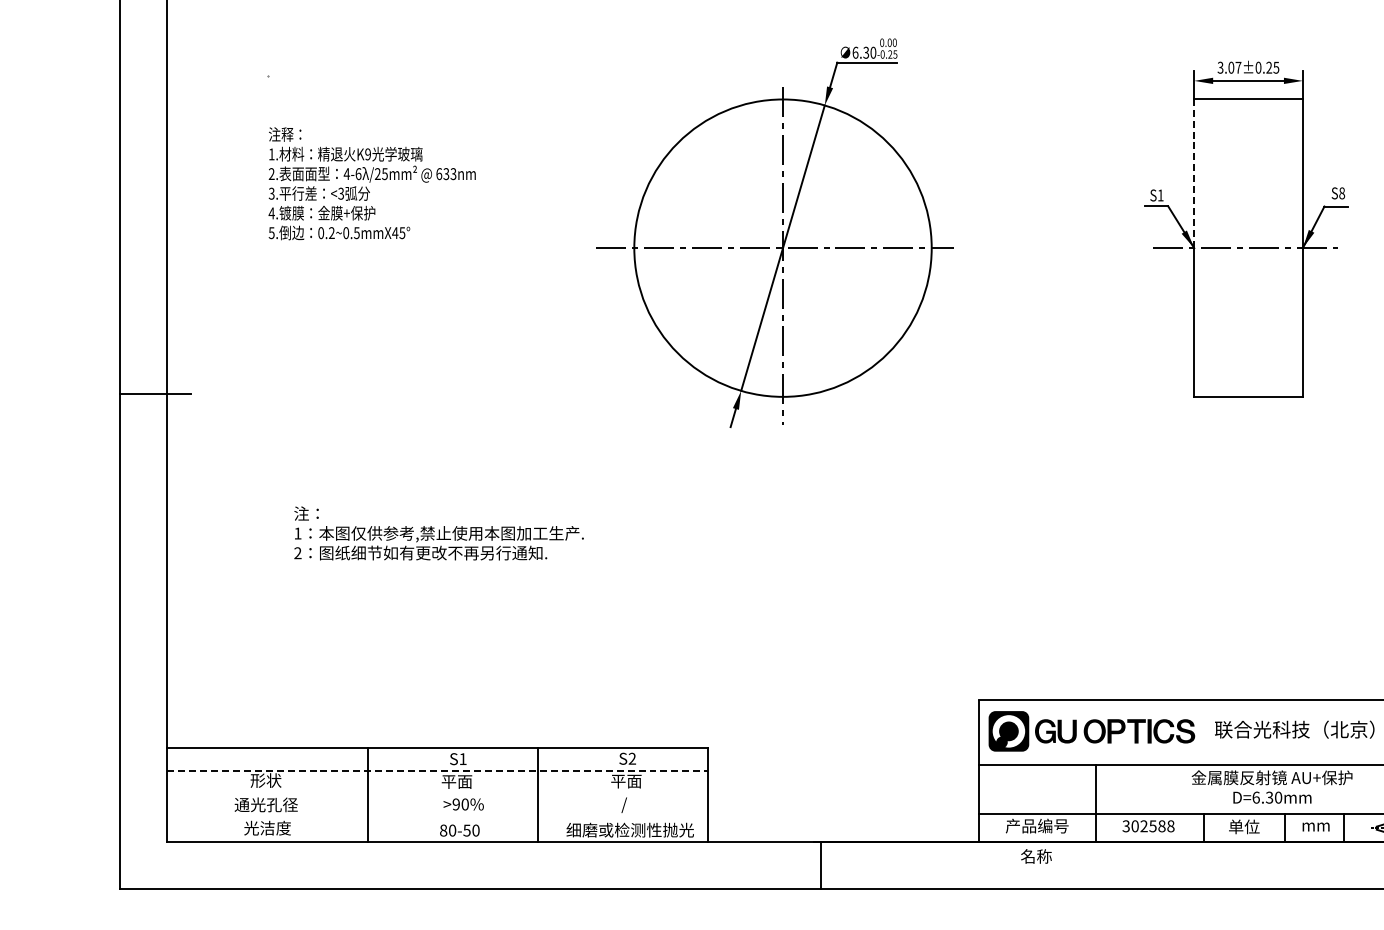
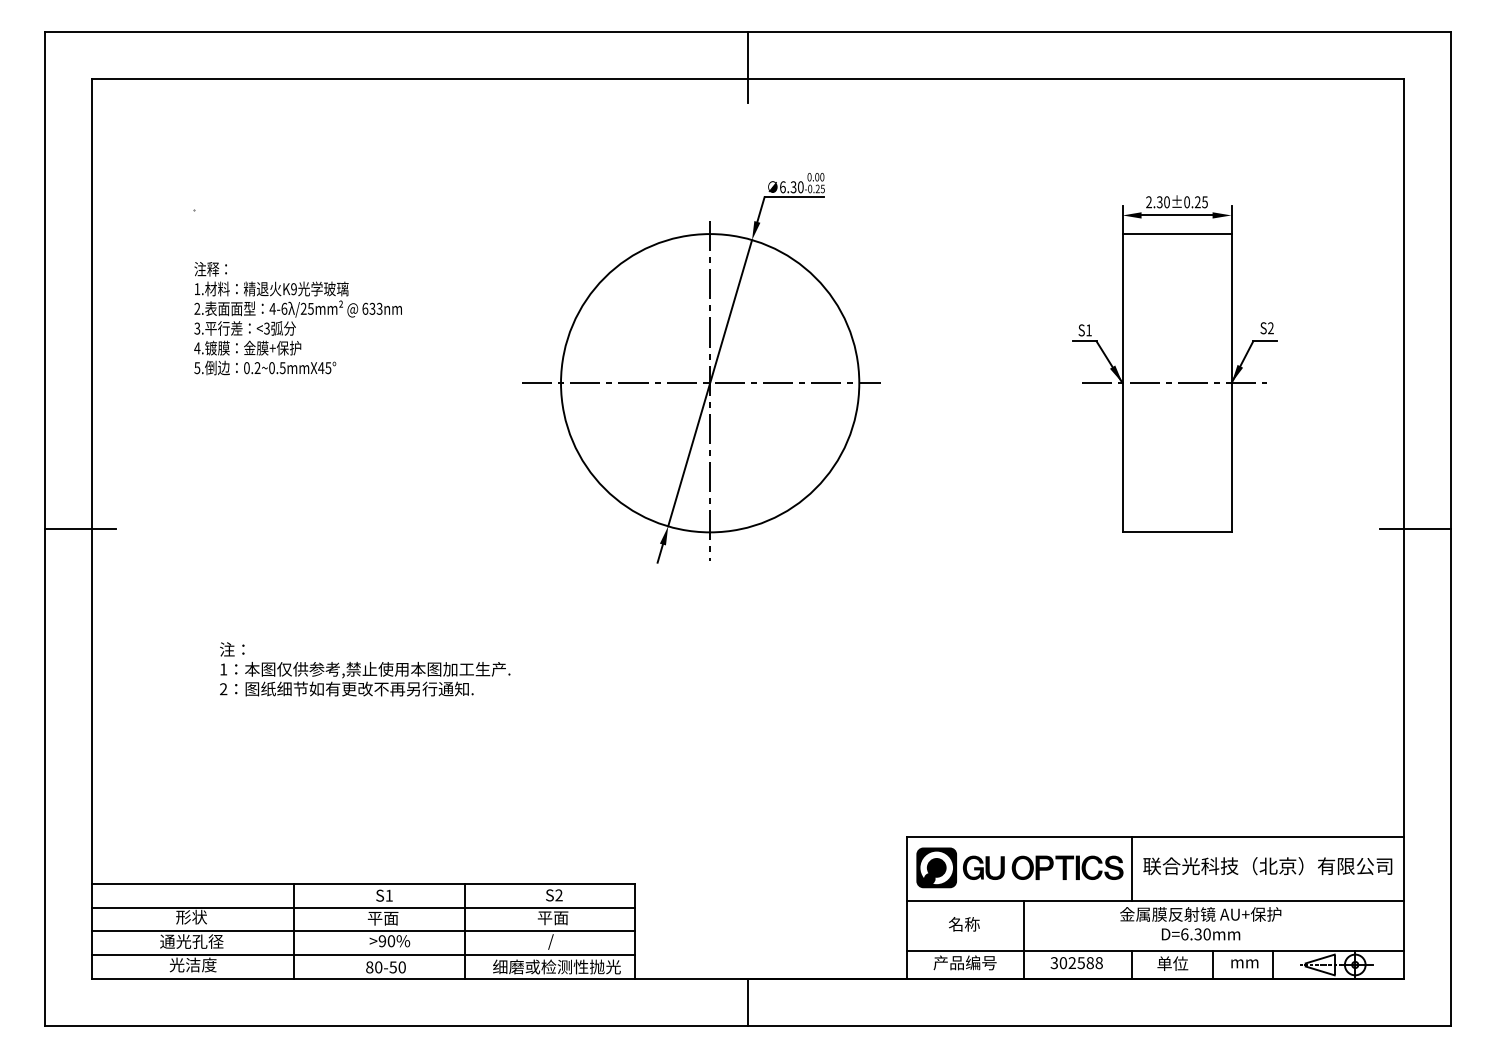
text: (1229, 67) -> (1157, 202), 3.07±0.25 -> 2.30±0.25
line: (1194, 173) -> (1122, 308), dashed -> solid
text: (1341, 193) -> (1270, 328), S8 -> S2
line: (1204, 731) -> (1132, 868), added
line: (438, 770) -> (364, 907), dashed -> solid
line: (437, 794) -> (363, 931), added
line: (437, 818) -> (363, 955), added
text: (1036, 856) -> (964, 924), moved

